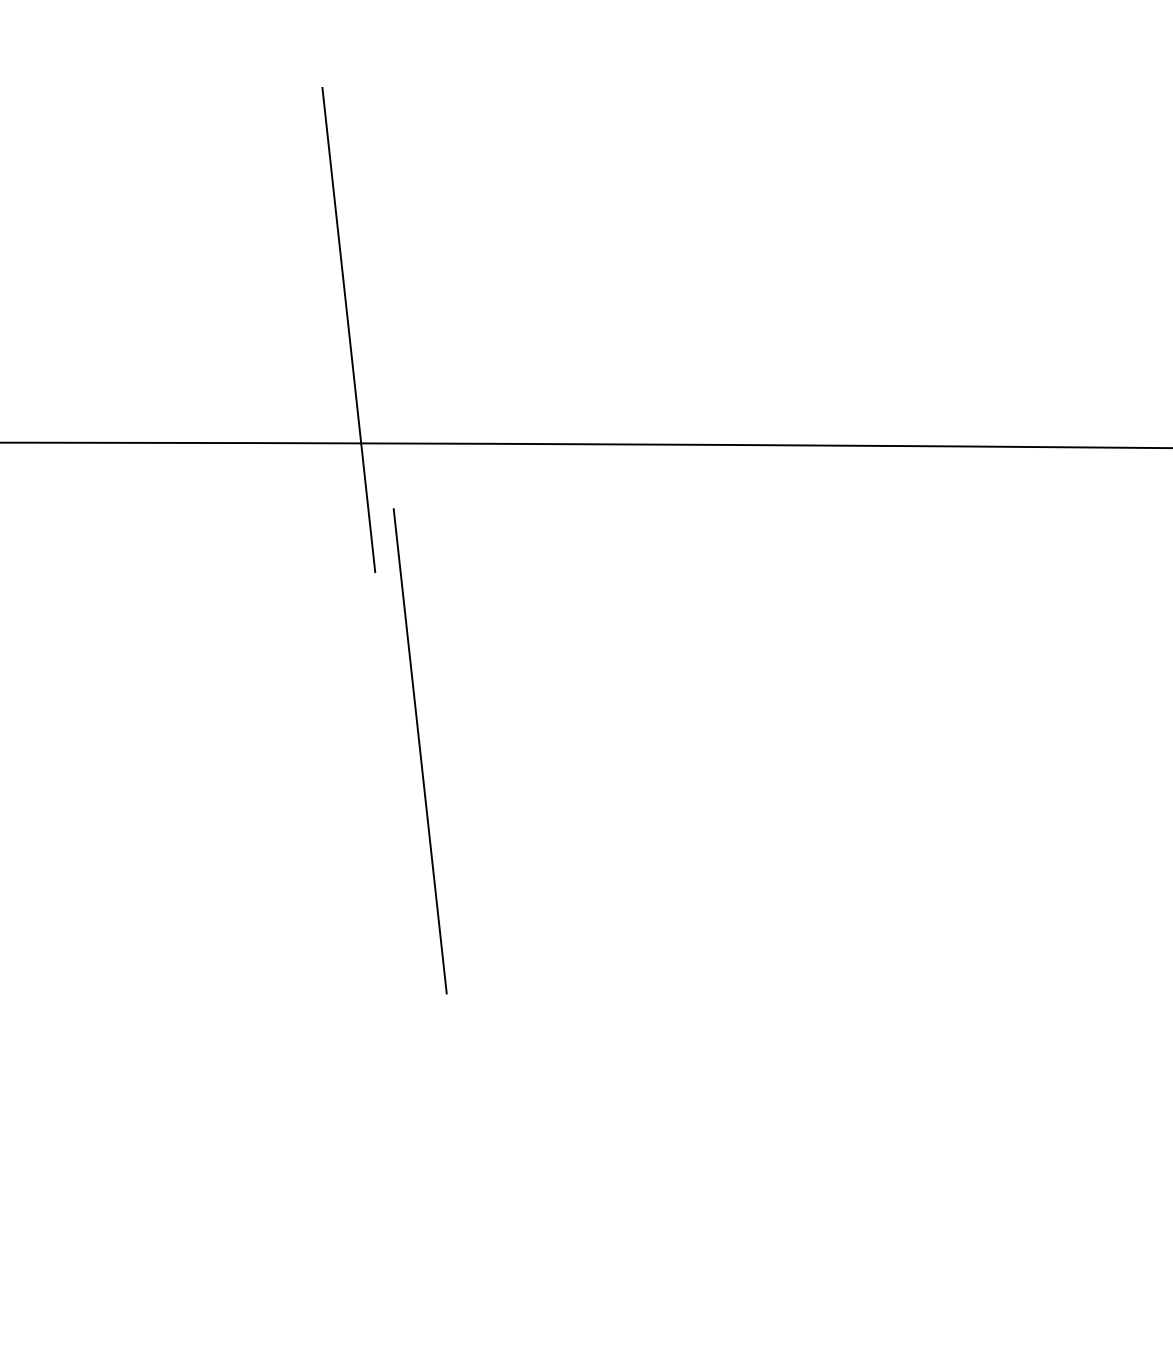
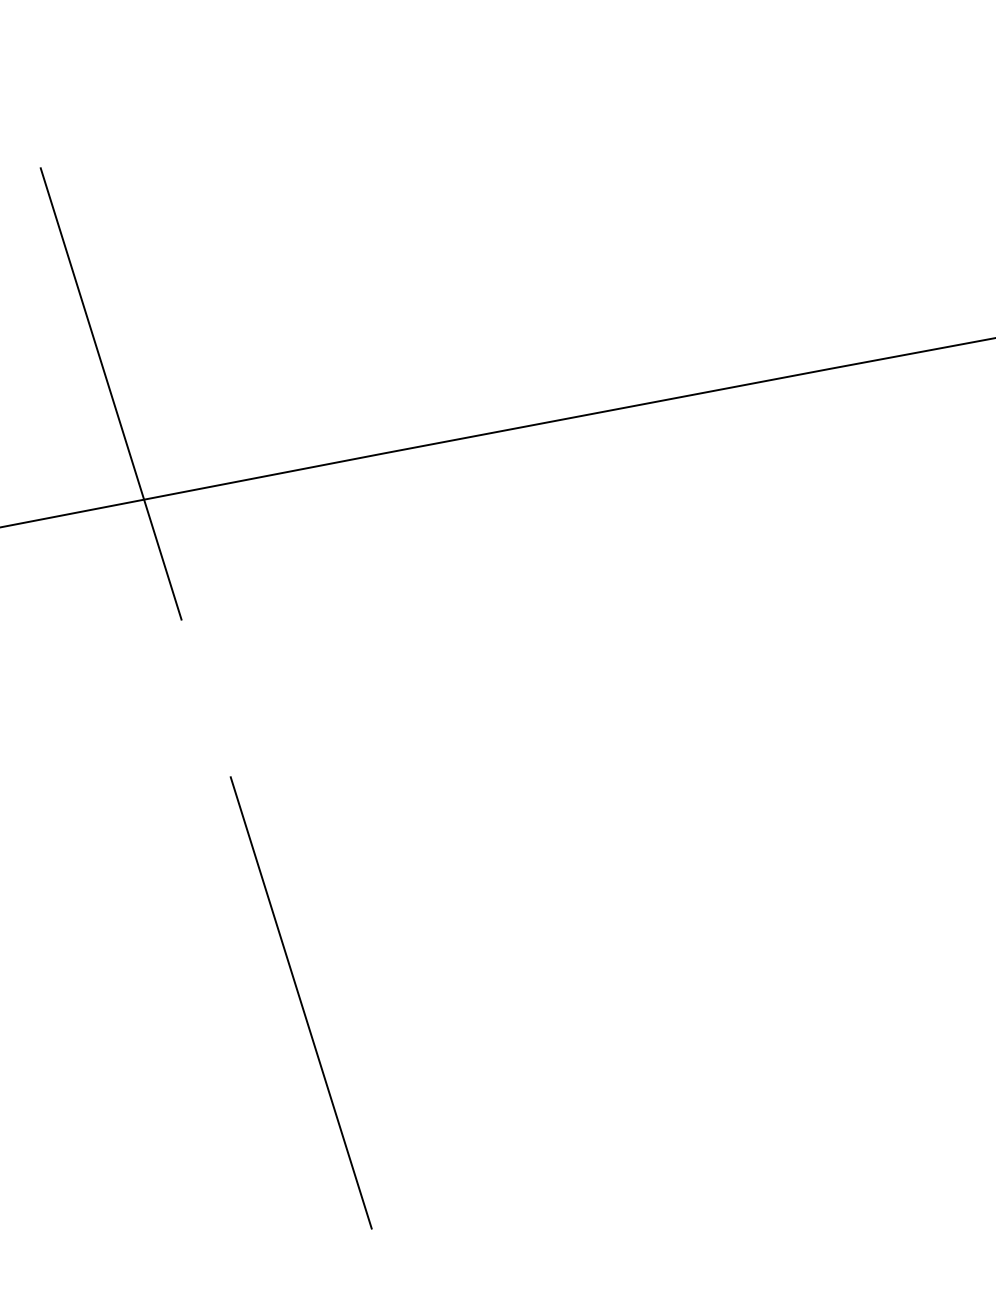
line: (419, 751) -> (300, 1003), moved

